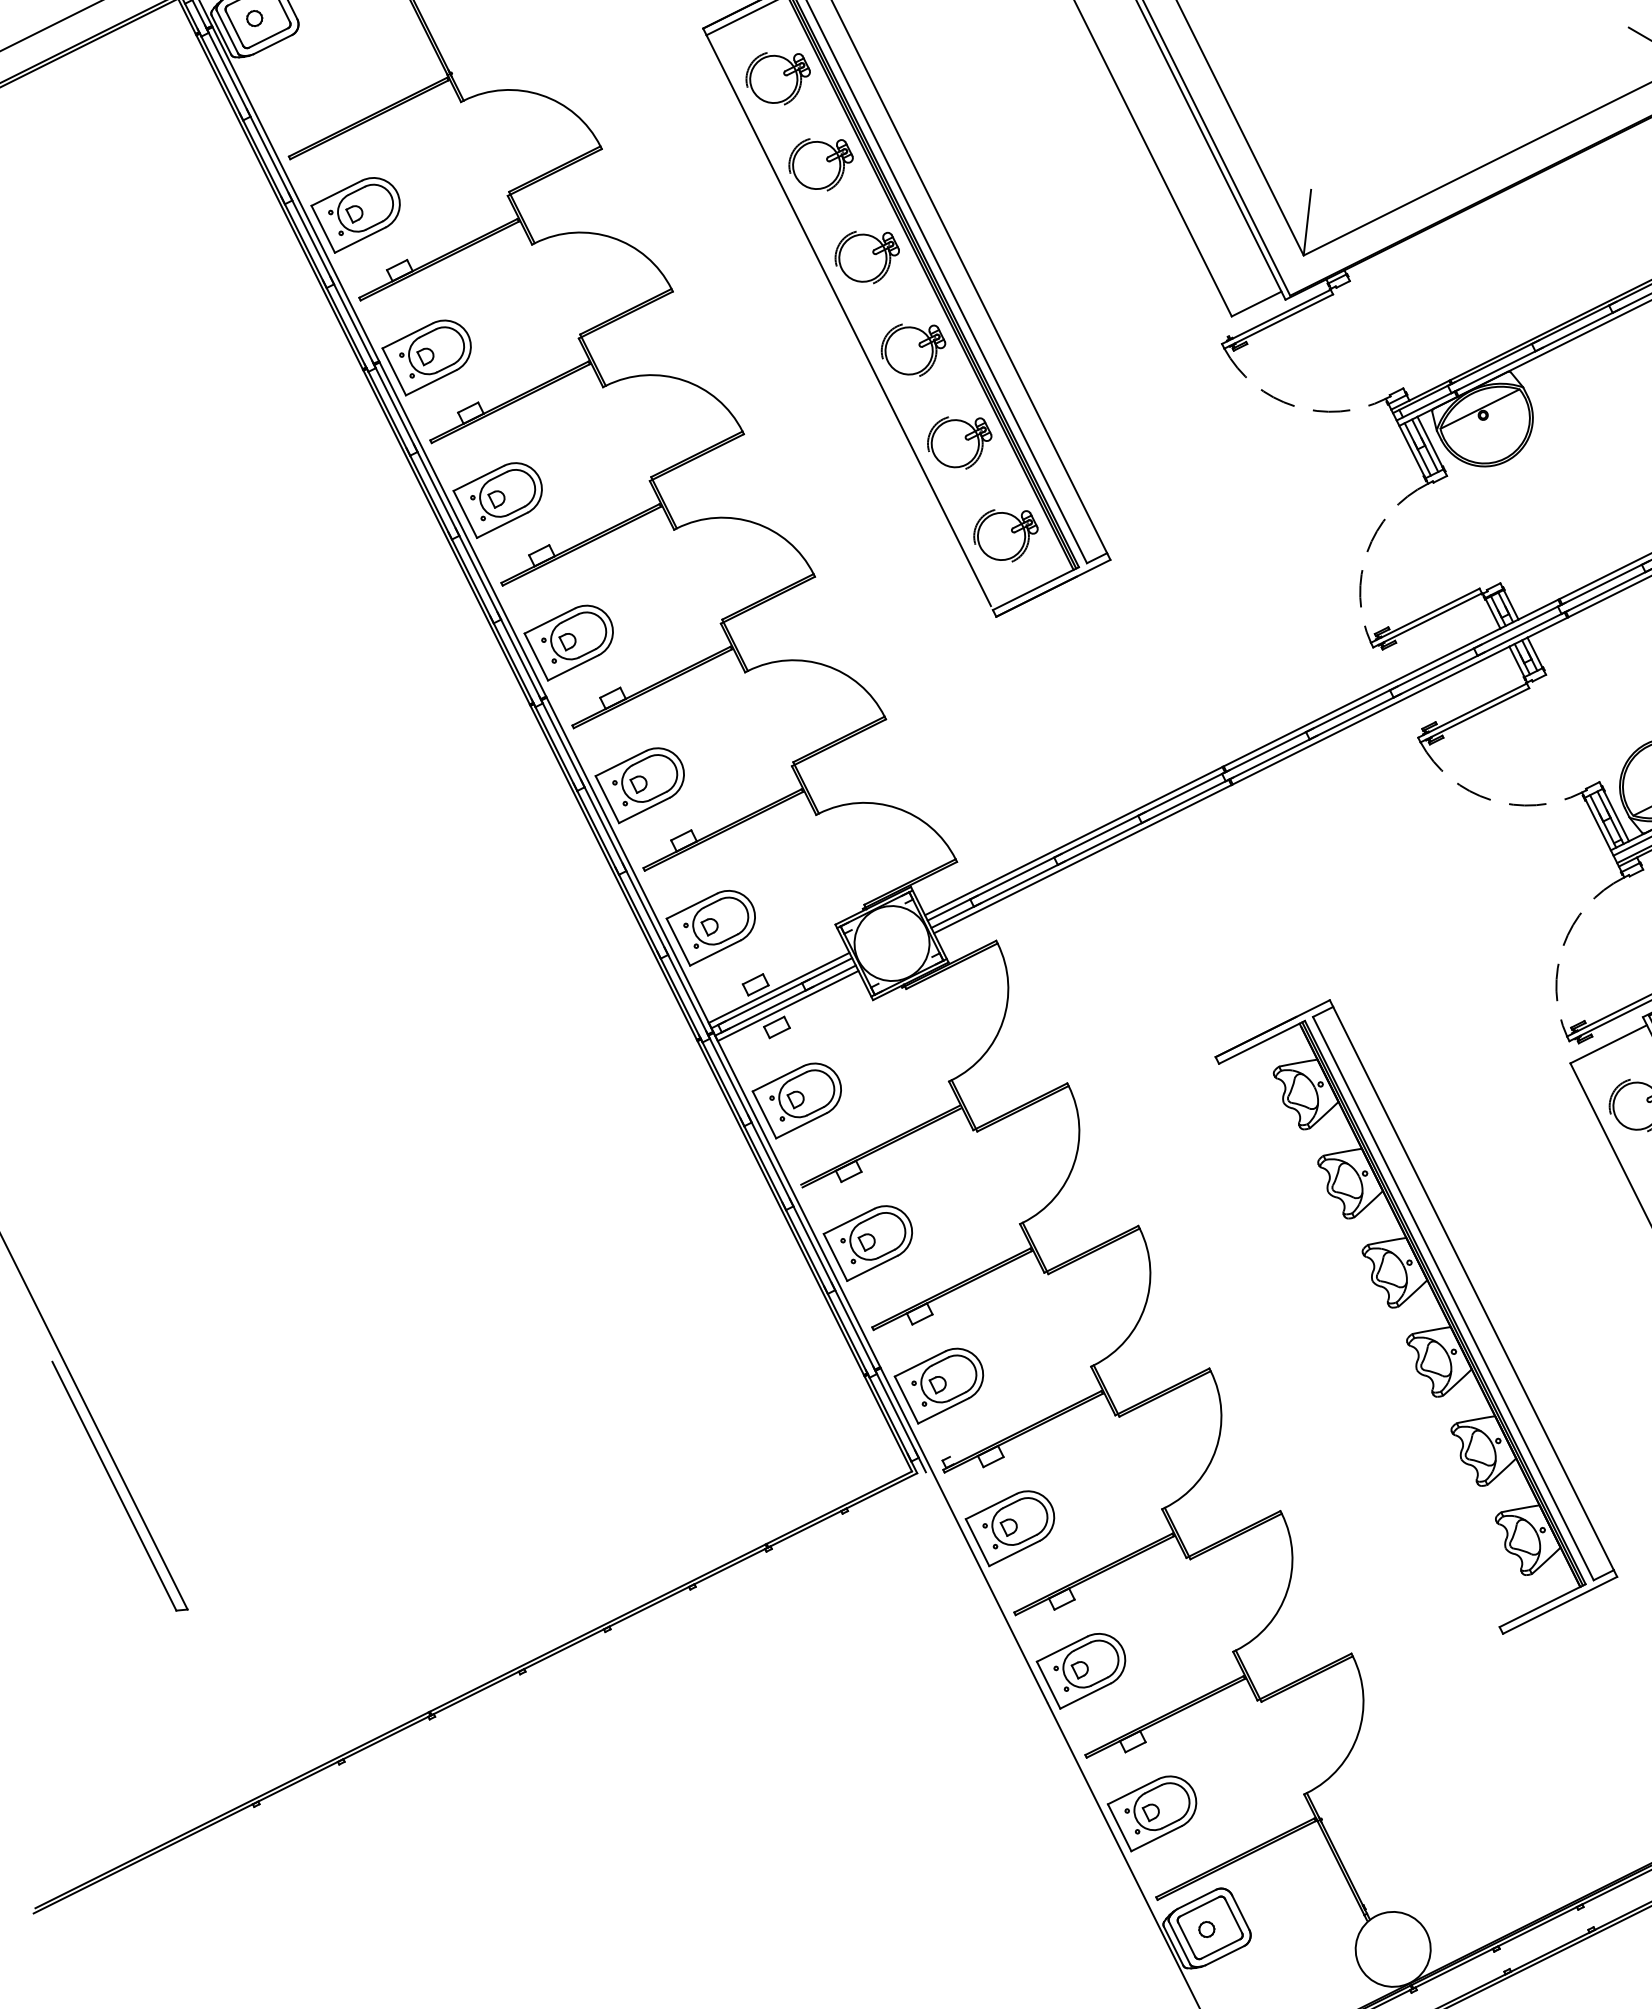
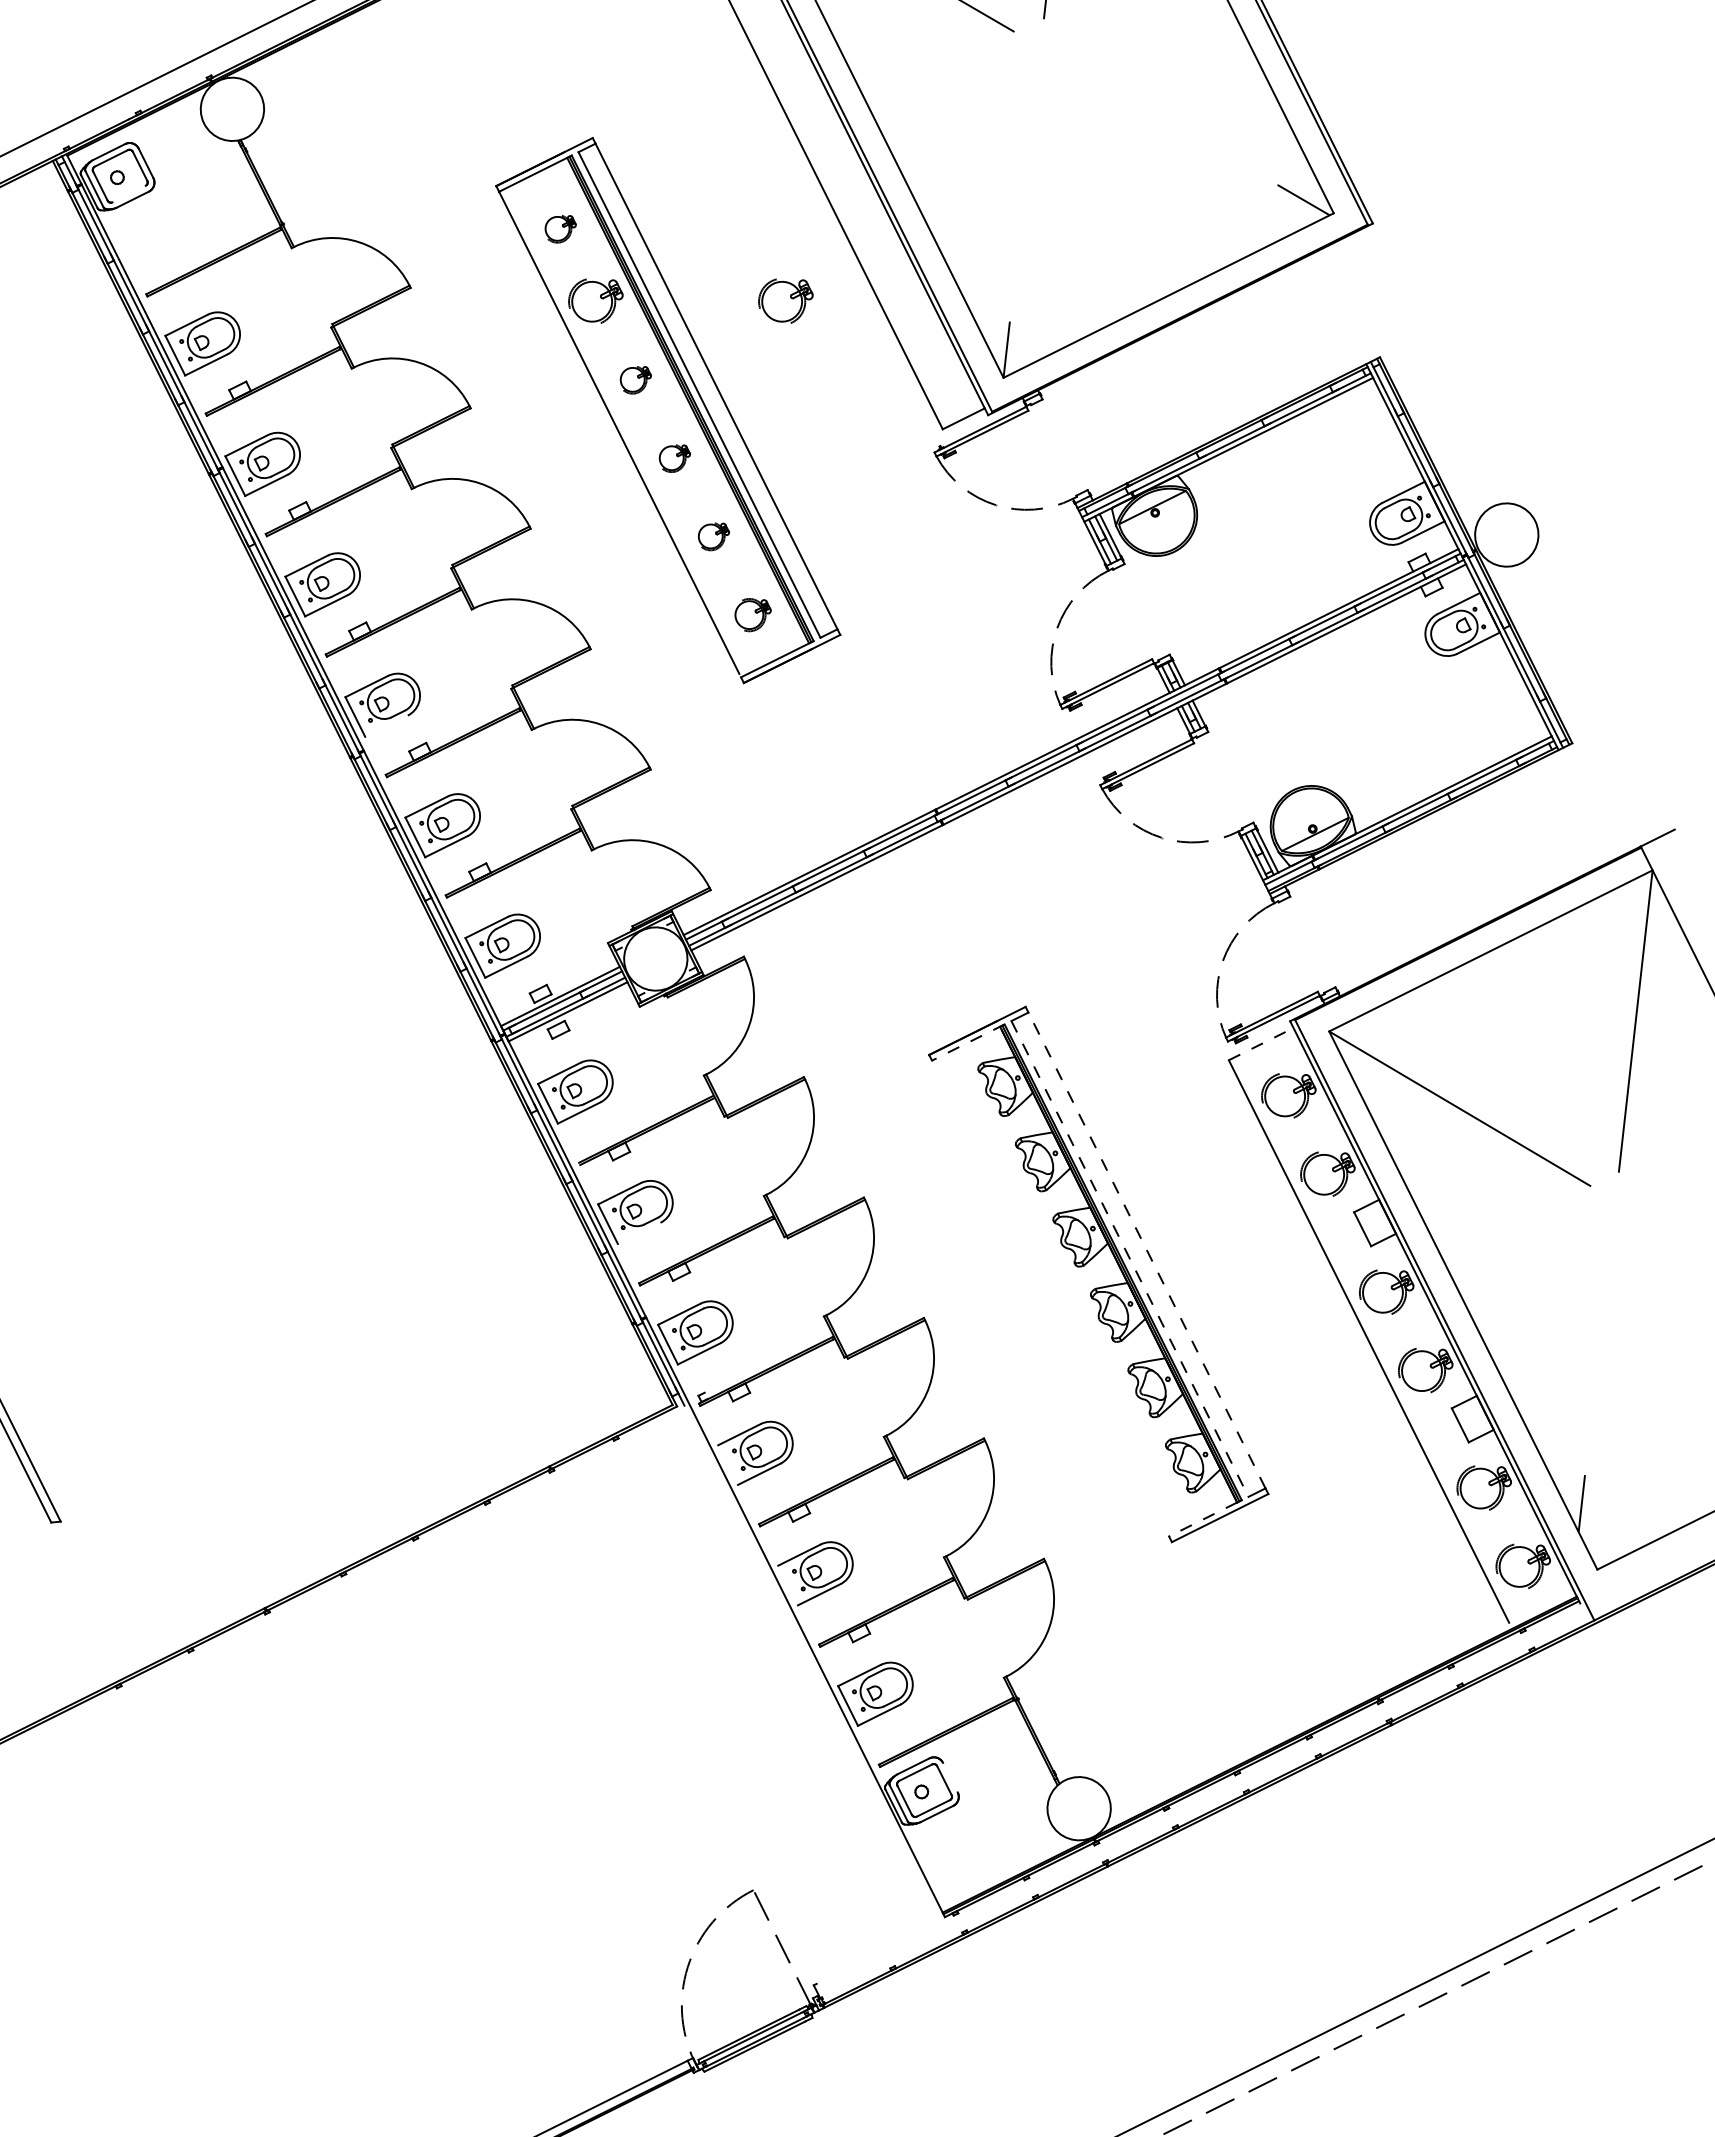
line: (267, 37) -> (128, 193), removed
part: (778, 78) -> (559, 228), size x0.6
part: (1045, 163) -> (785, 300), added
part: (866, 257) -> (634, 379), size x0.6
part: (912, 349) -> (673, 457), size x0.6
part: (959, 442) -> (712, 535), size x0.6
part: (1005, 535) -> (751, 614), size x0.7
line: (573, 667) -> (386, 725), removed
line: (1262, 1042) -> (968, 1042), solid -> dashed
line: (1609, 1043) -> (1261, 1043), solid -> dashed
line: (871, 1268) -> (638, 1233), removed
line: (1474, 1288) -> (1147, 1250), solid -> dashed
line: (1452, 1298) -> (1129, 1258), solid -> dashed
line: (976, 1541) -> (727, 1464), removed
line: (1539, 1607) -> (1202, 1519), solid -> dashed
line: (1047, 1685) -> (787, 1585), removed
line: (1240, 1912) -> (950, 1777), removed

